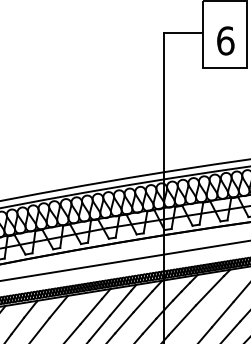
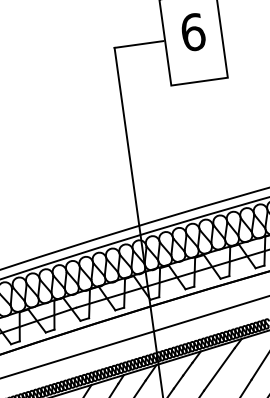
text: (225, 40) -> (192, 31), moved

